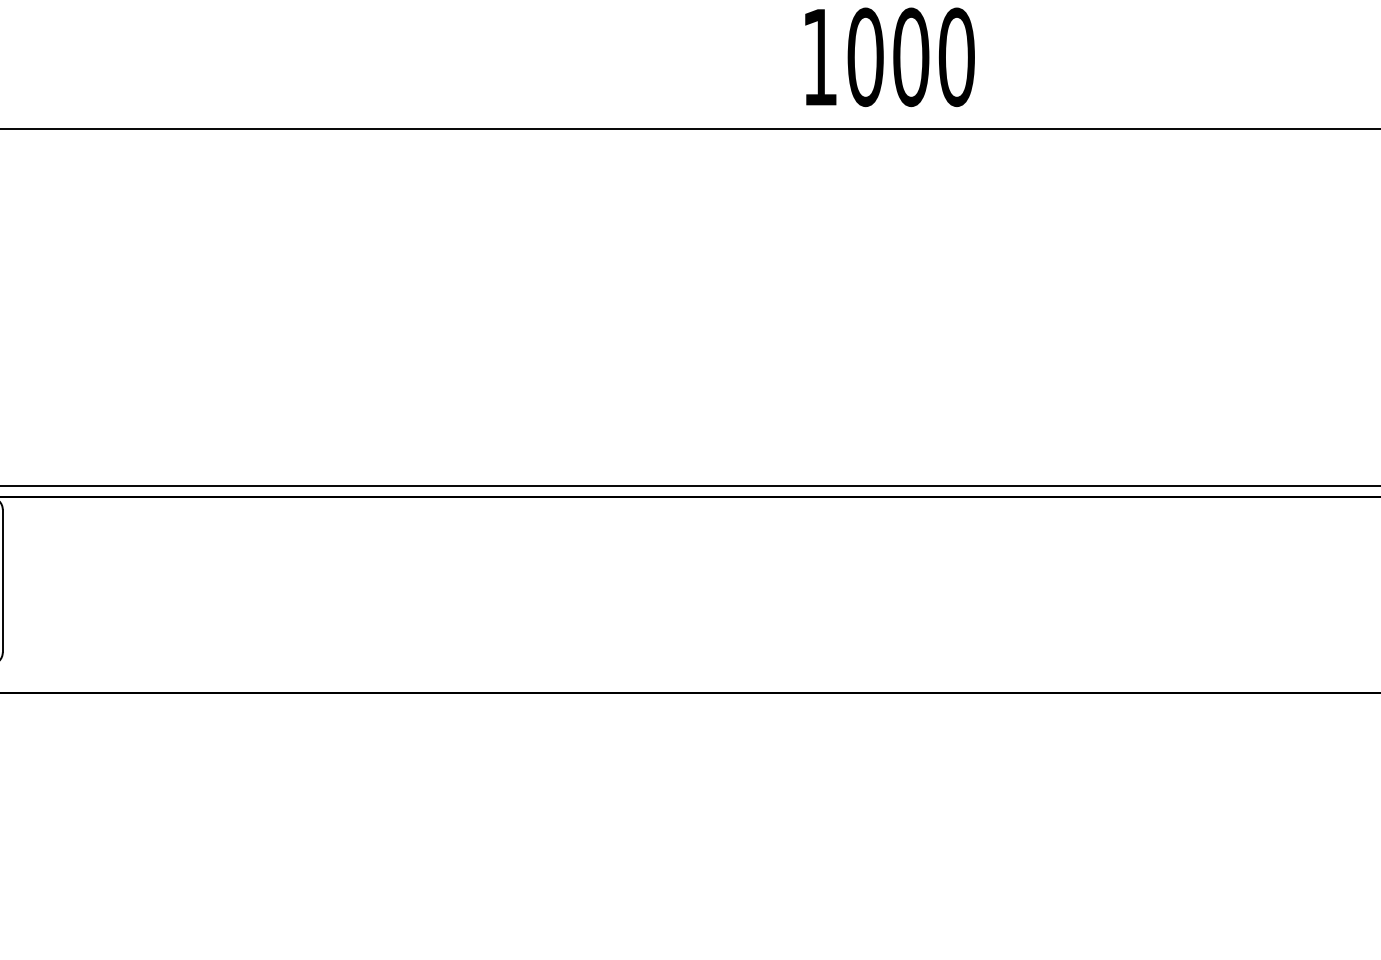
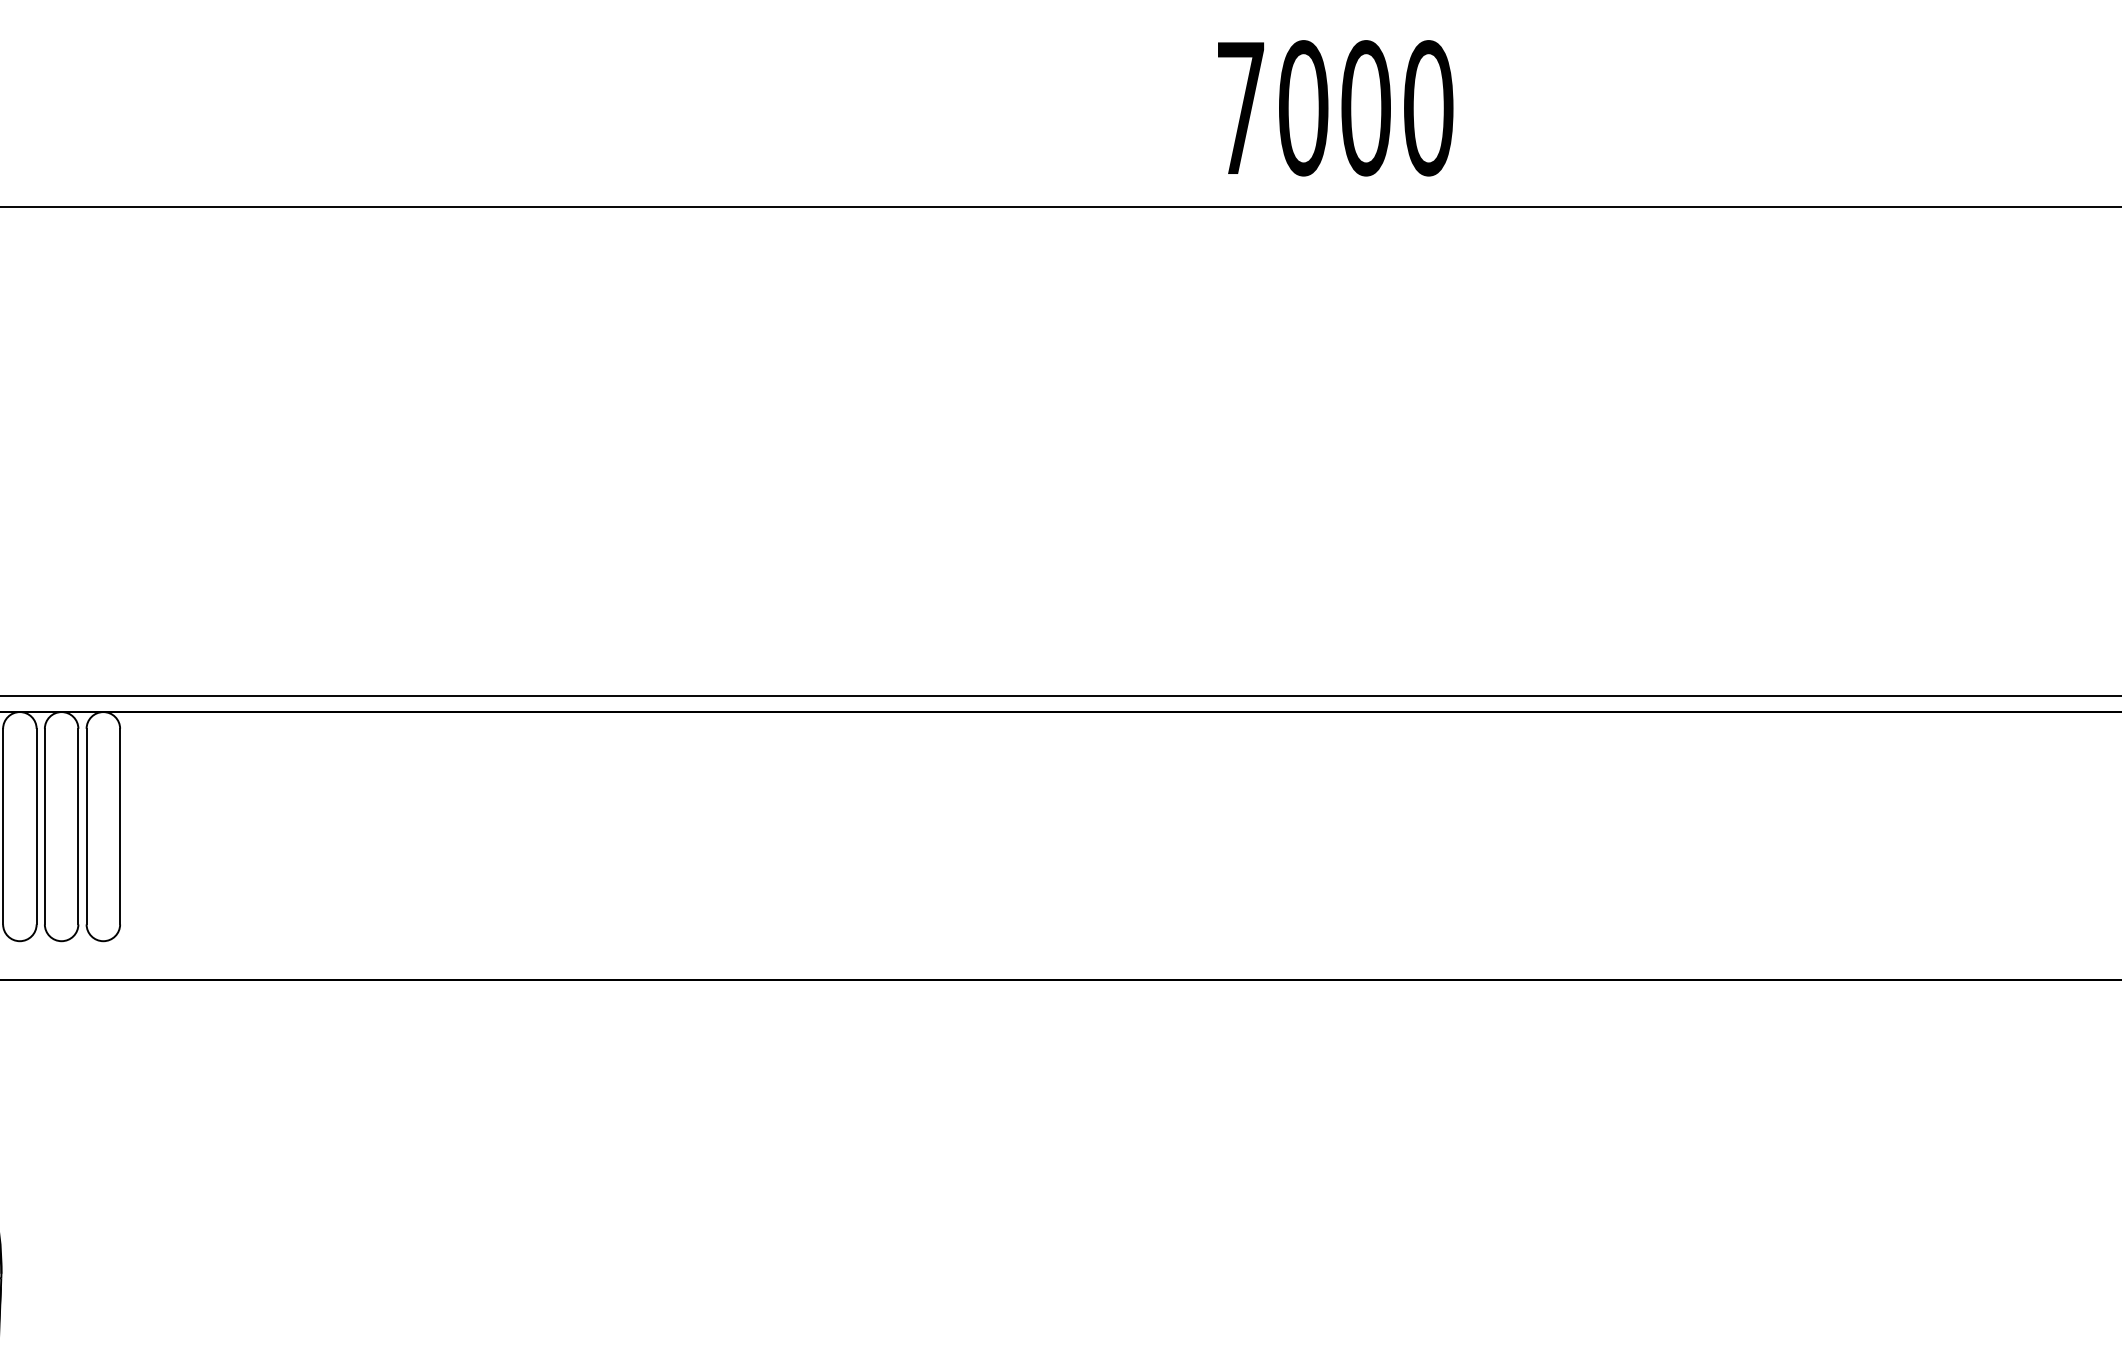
text: (820, 56) -> (1241, 107), 1000 -> 7000

